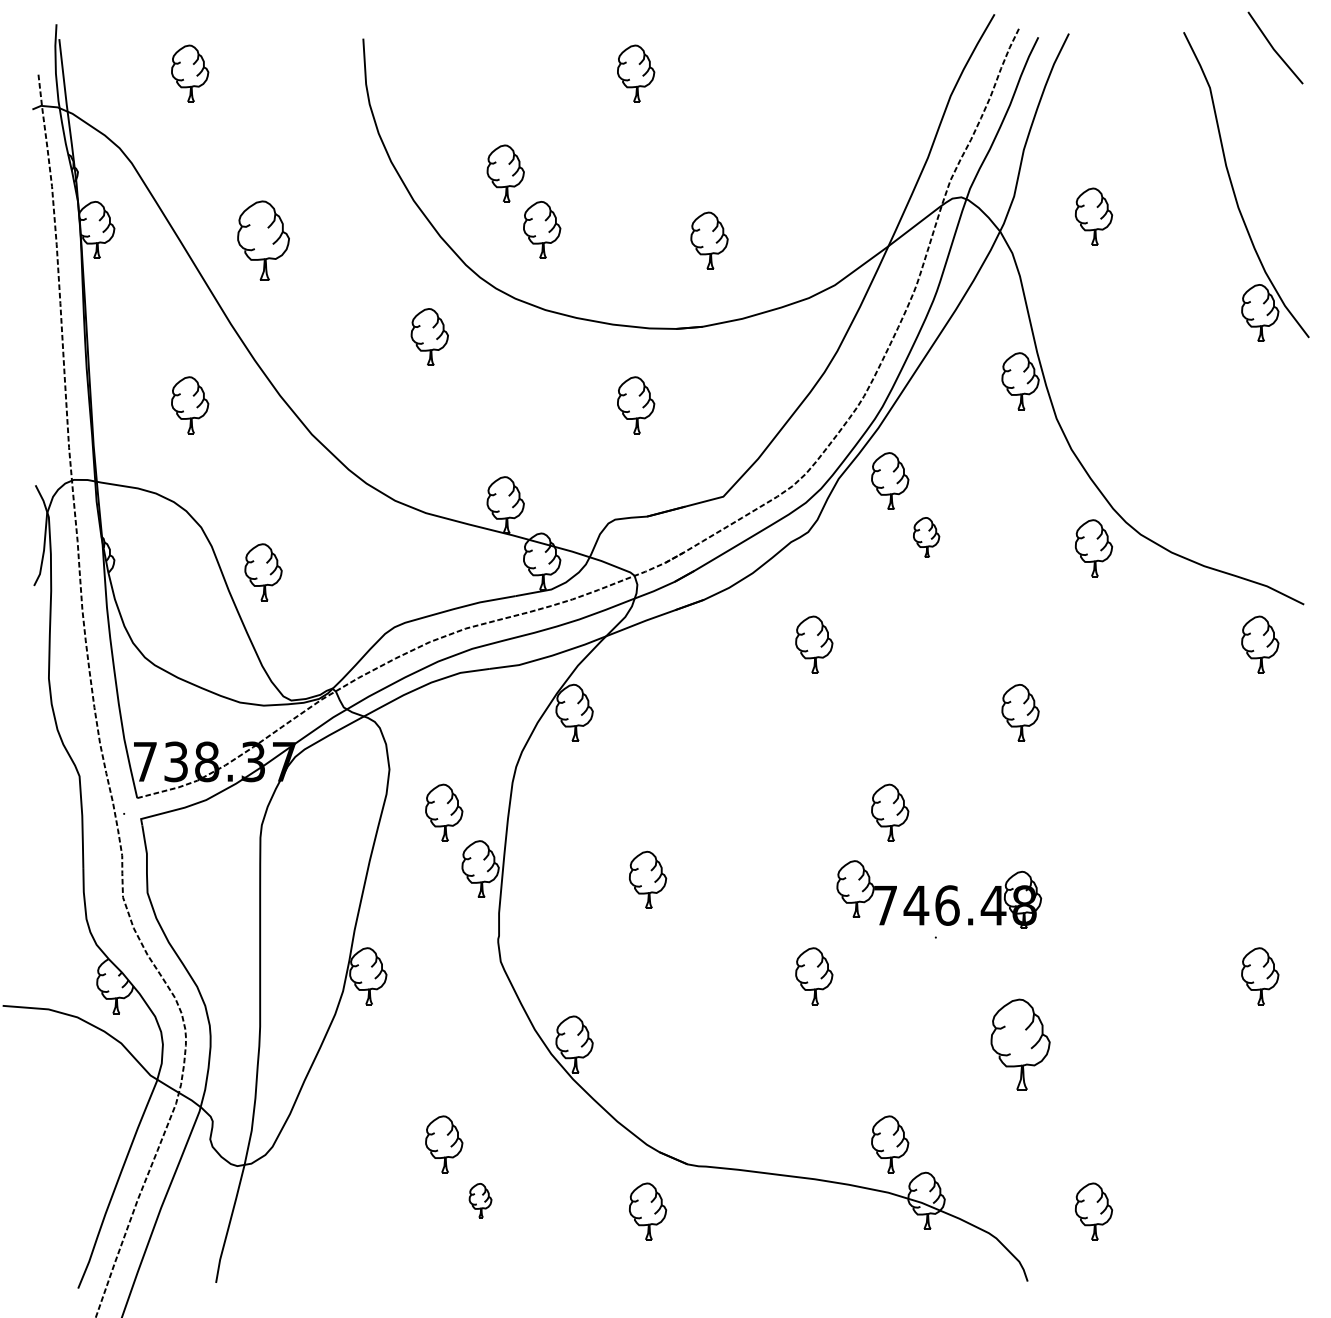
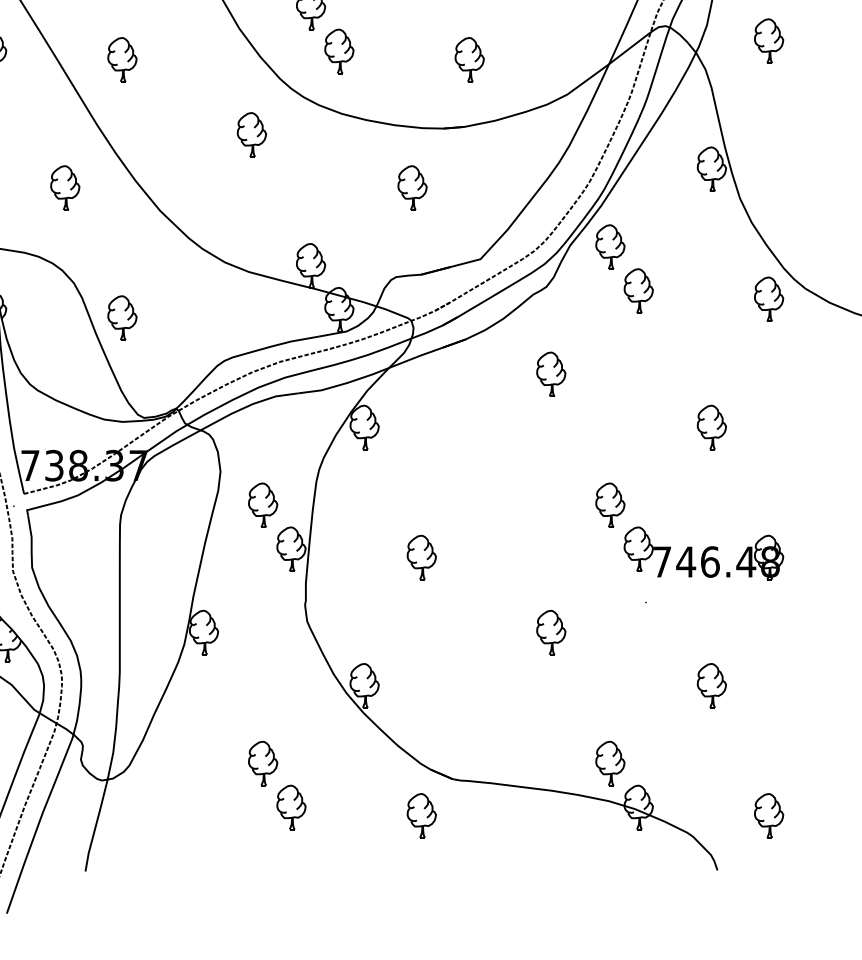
part: (263, 240) -> (122, 59), size x0.71
part: (926, 537) -> (638, 290), size x1.43
part: (939, 894) -> (704, 553), moved
part: (1020, 1044) -> (711, 685), size x0.62
part: (480, 1200) -> (291, 807), size x1.67

